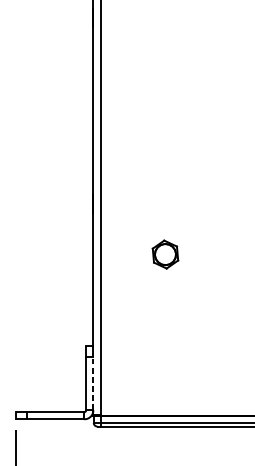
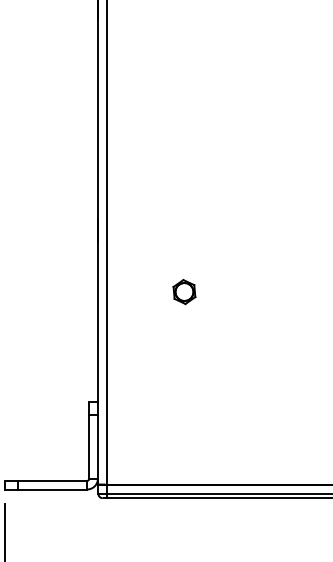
part: (165, 255) -> (184, 292), size x0.71
line: (93, 383) -> (97, 446), dashed -> solid

